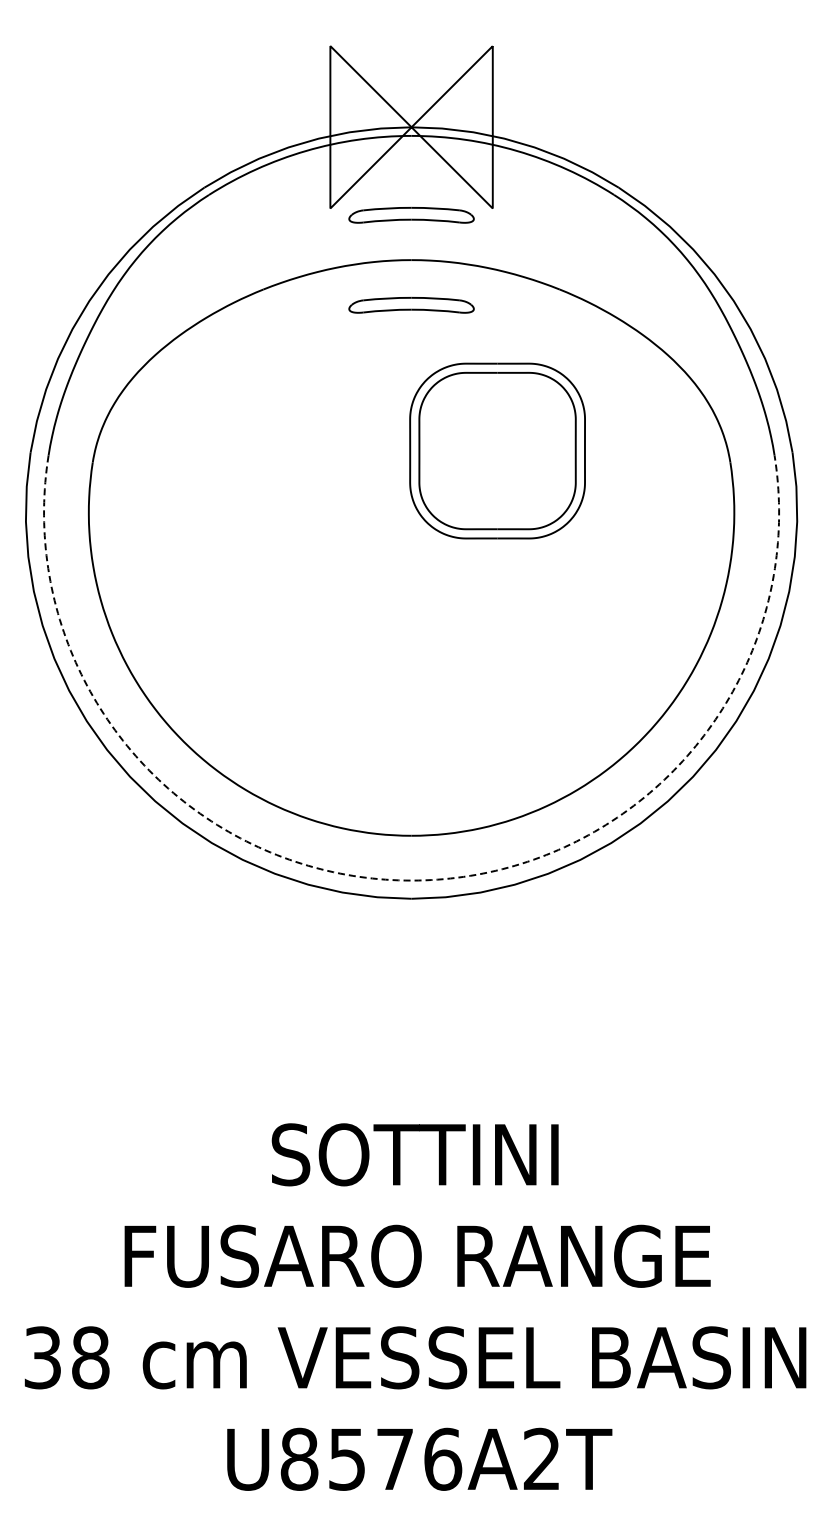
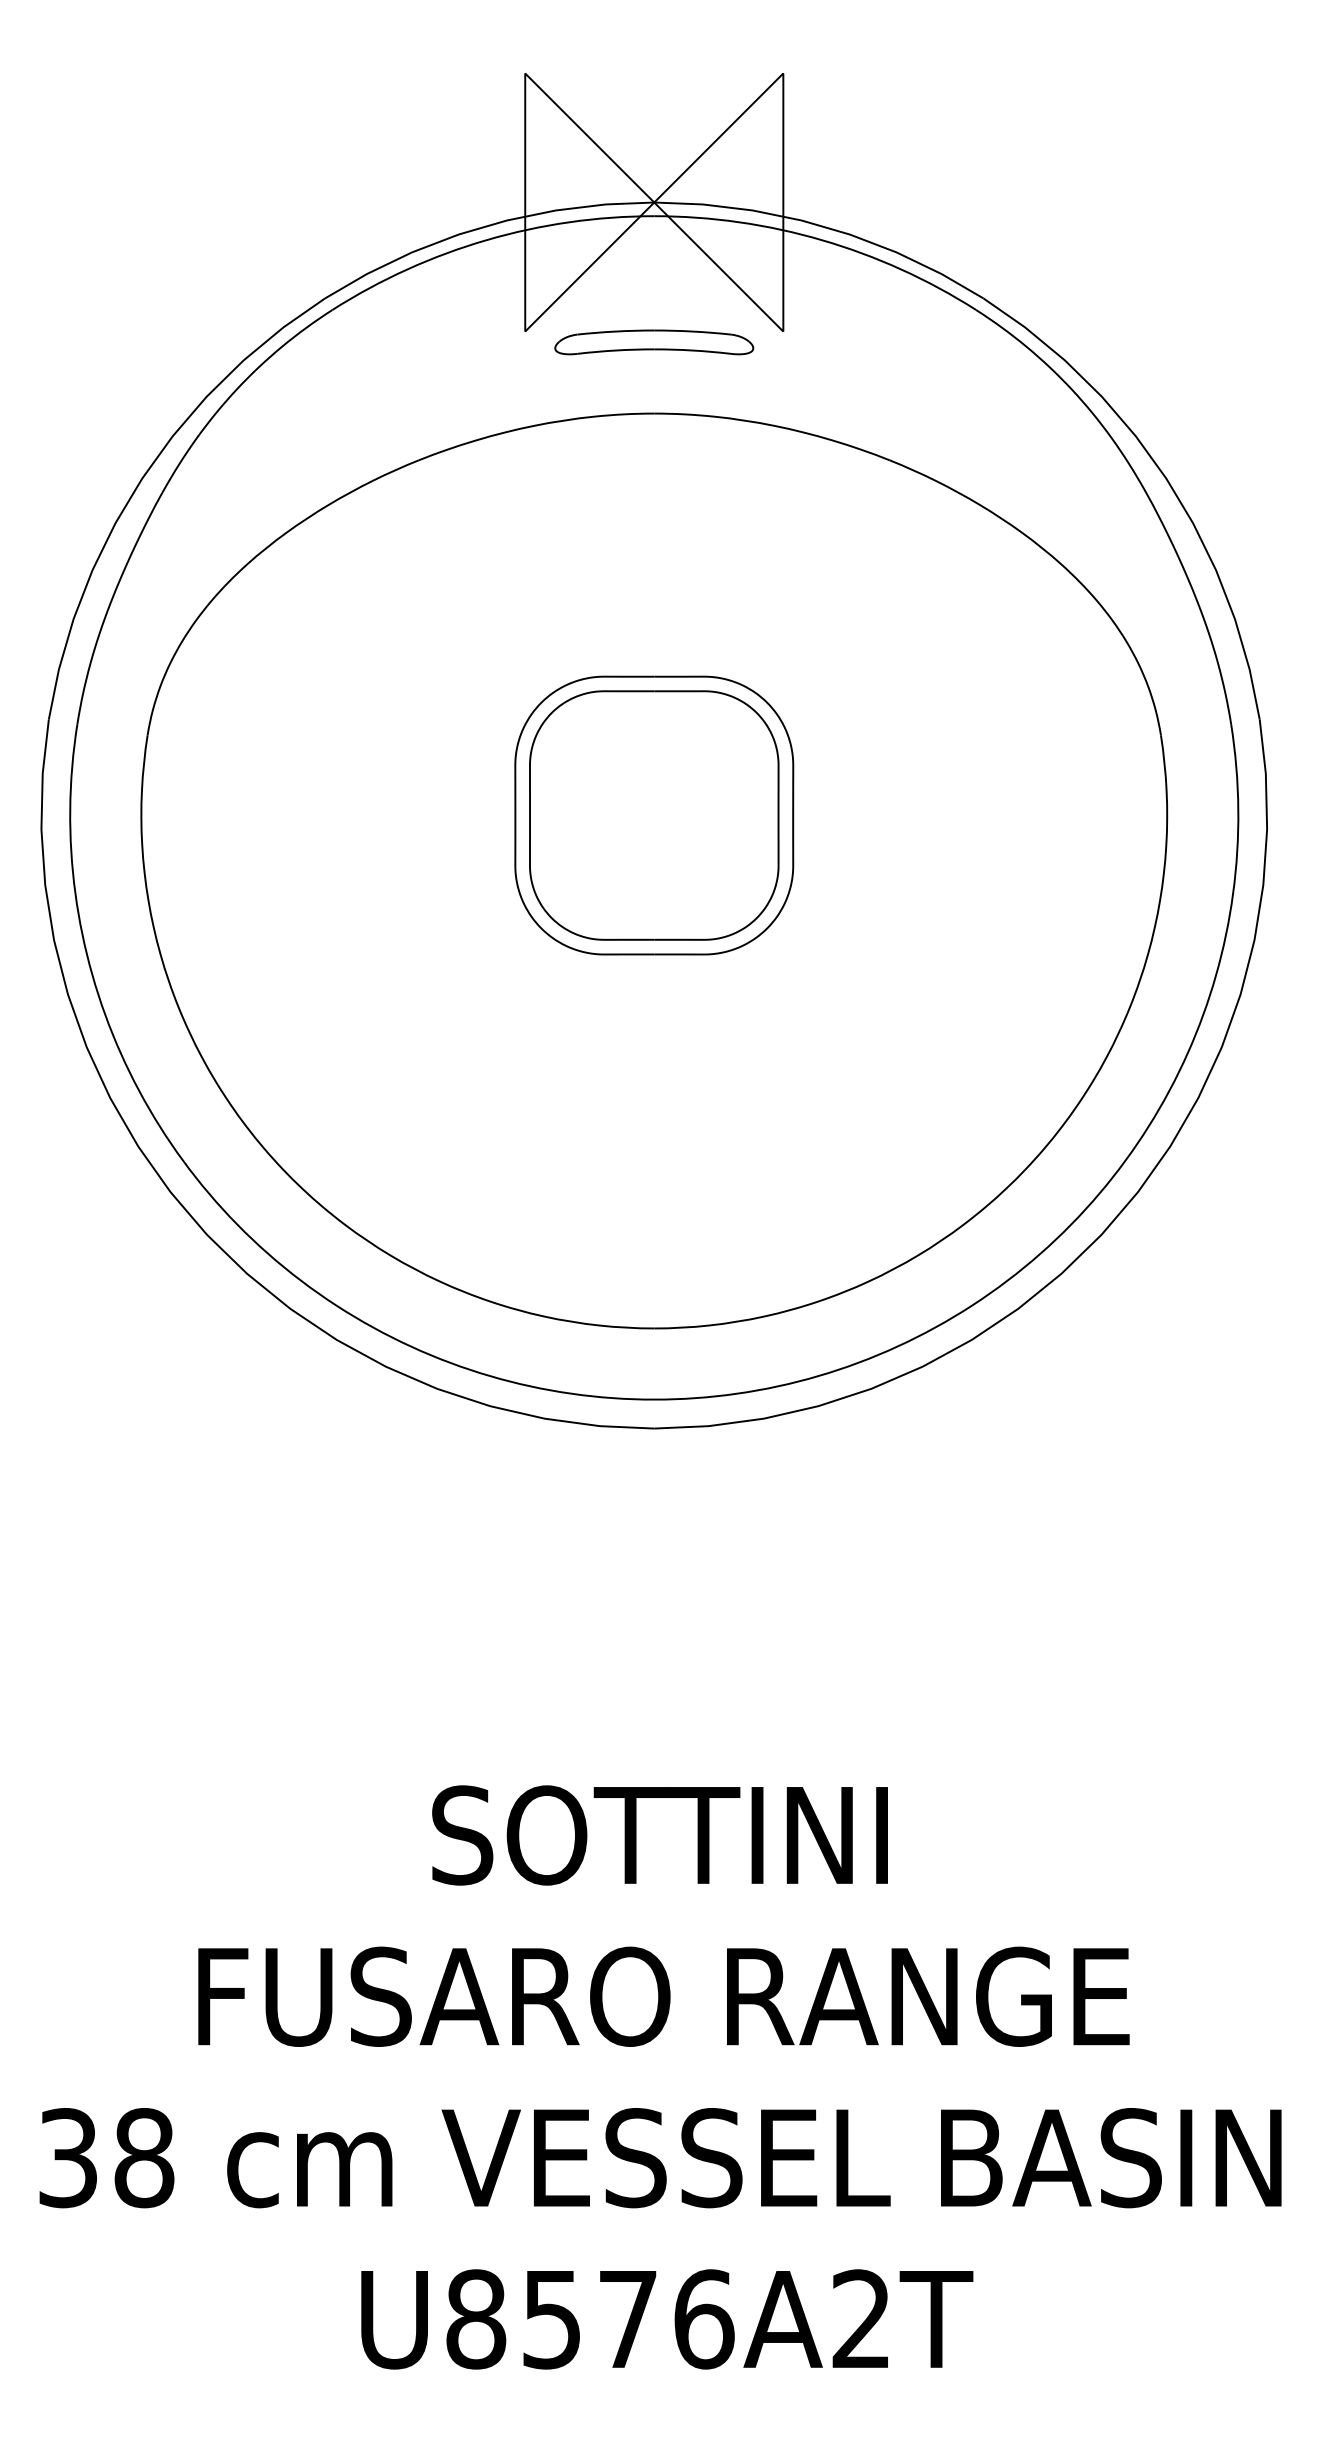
part: (411, 305) -> (654, 485), removed
part: (497, 450) -> (654, 814), moved
arc: (411, 880) -> (654, 1399), dashed -> solid

